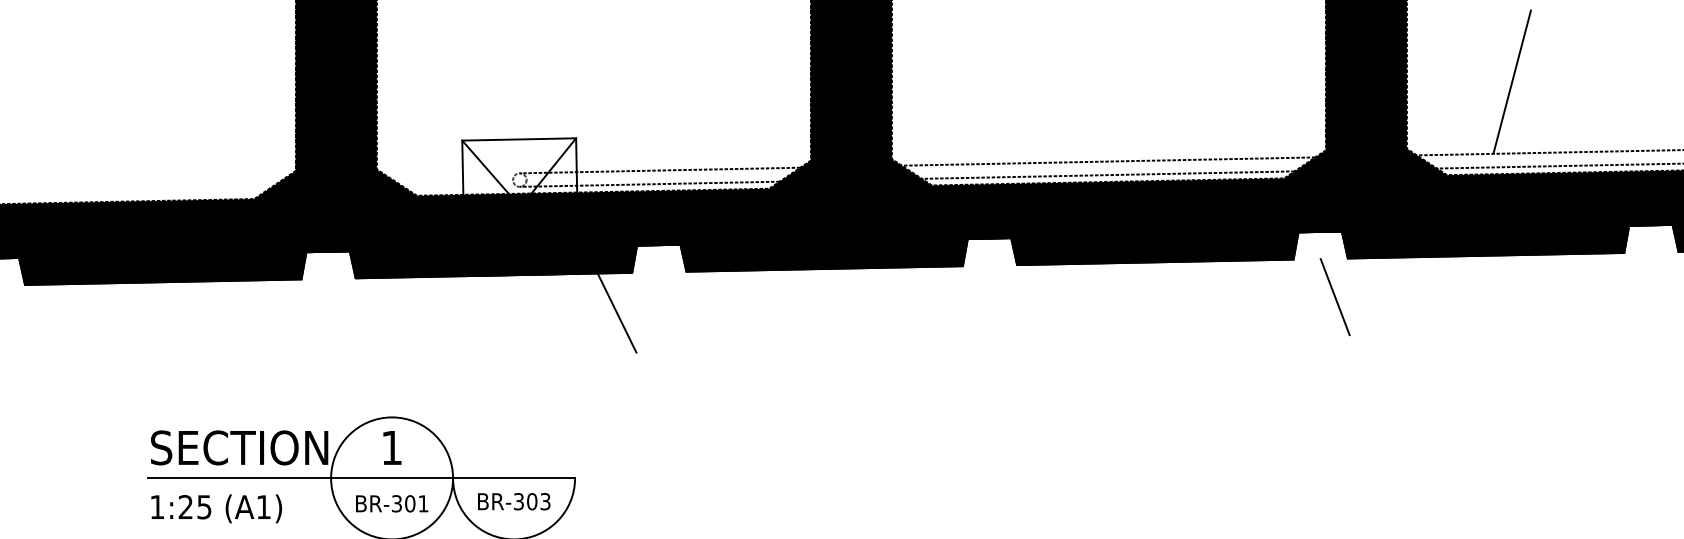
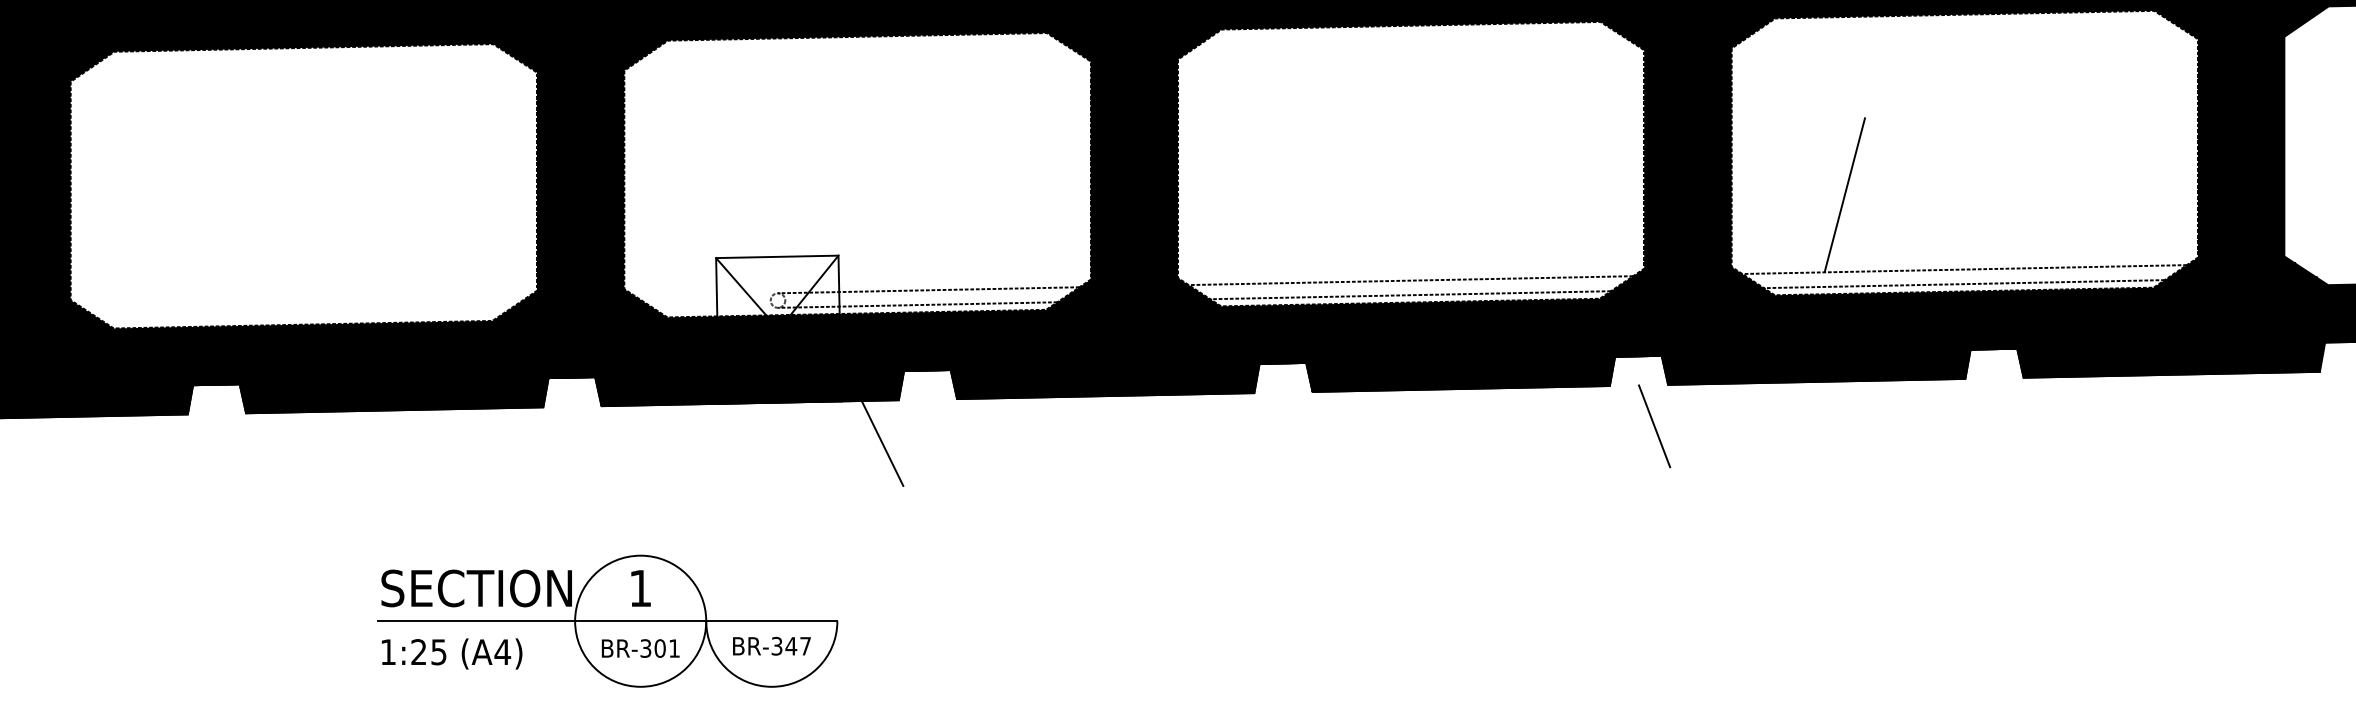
text: (537, 500) -> (797, 645), BR-303 -> BR-347
text: (263, 506) -> (502, 651), (A1) -> (A4)

